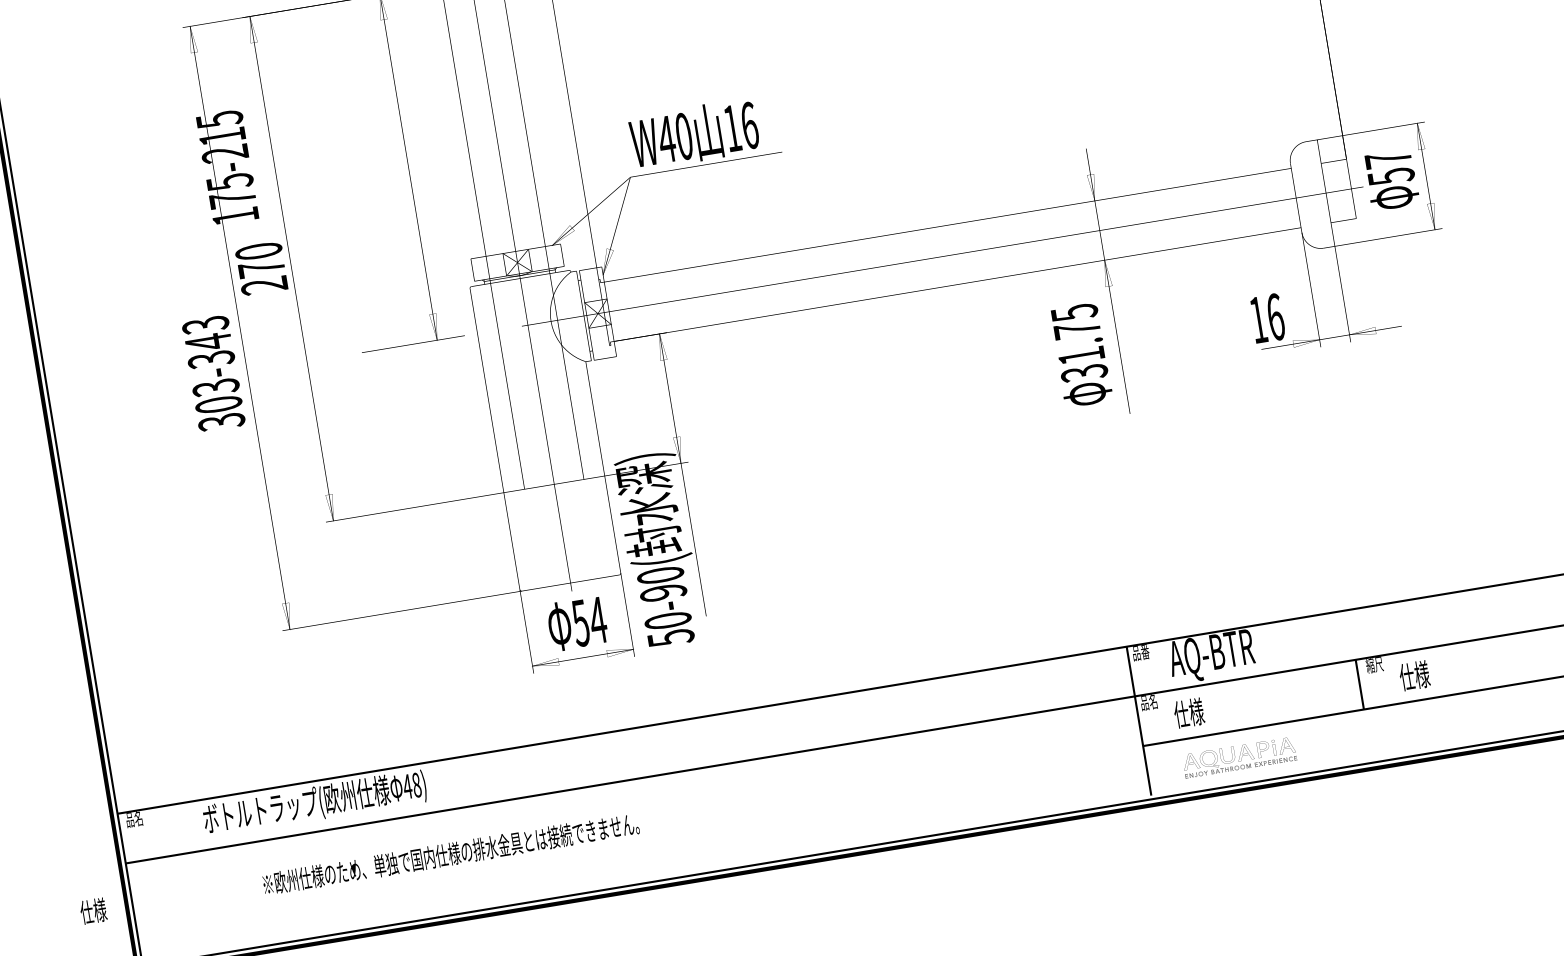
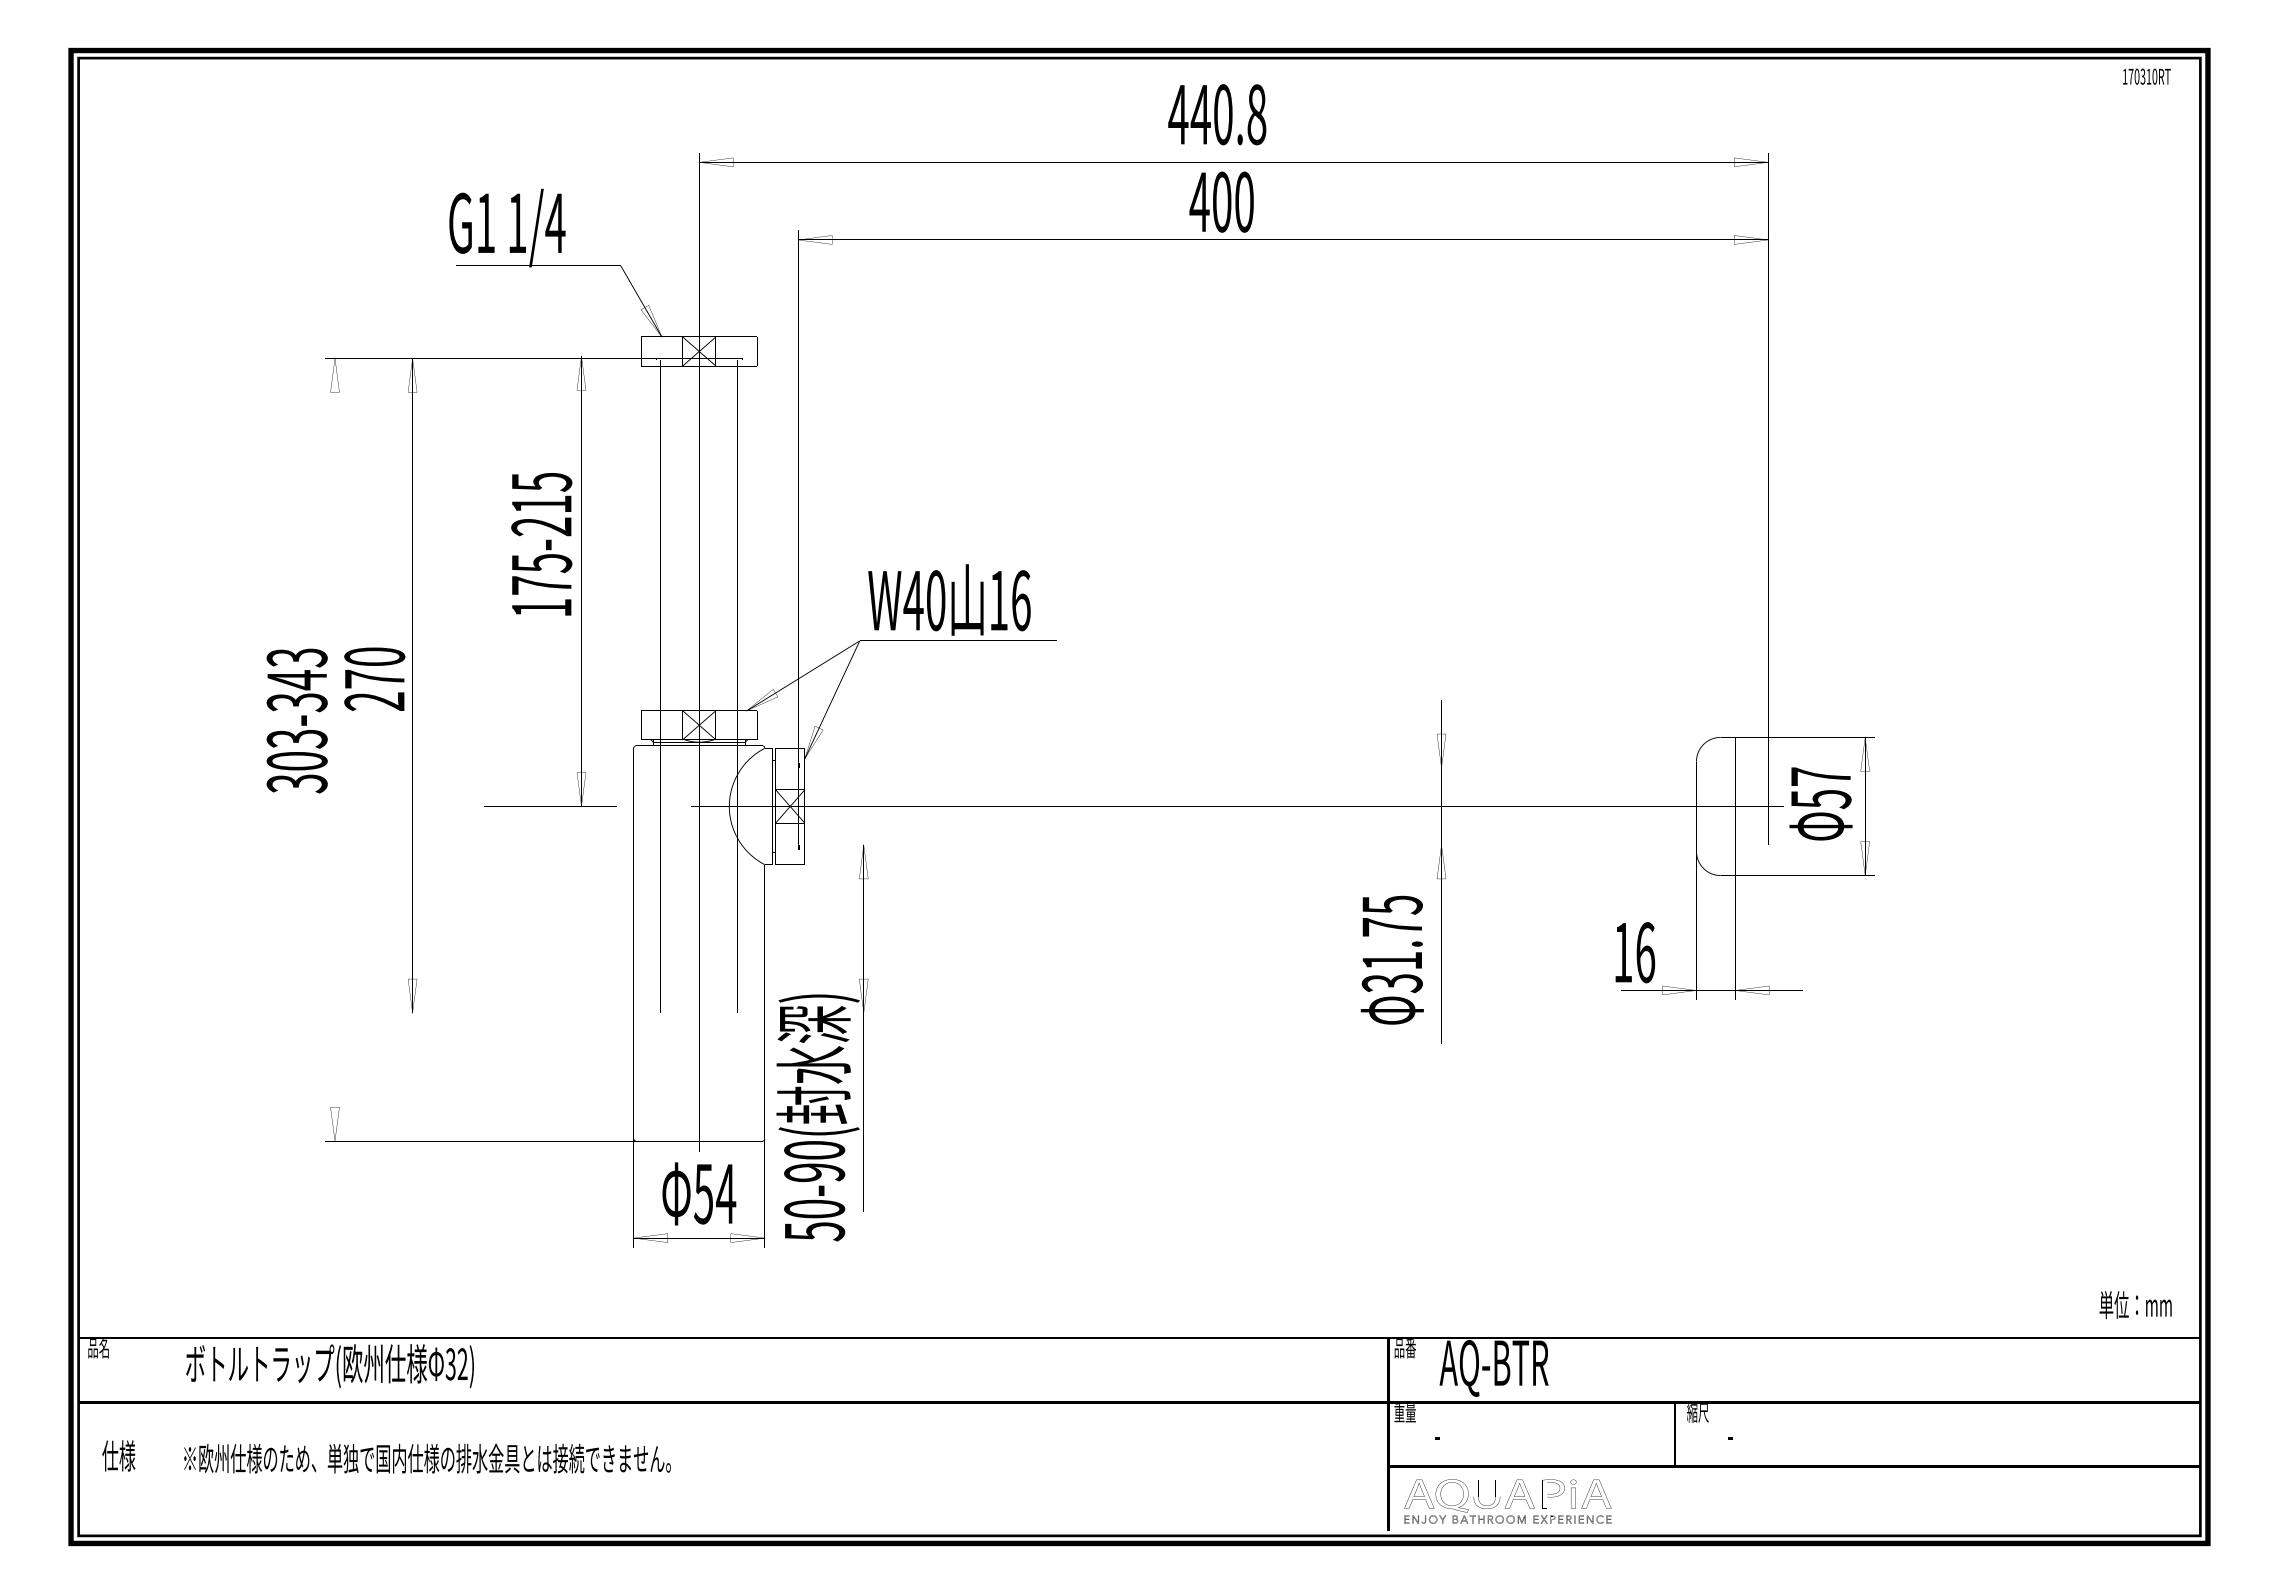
text: (227, 167) -> (541, 544), moved
text: (213, 373) -> (296, 720), moved
text: (1414, 675) -> (1745, 1434), 仕様 -> -
text: (1148, 702) -> (1404, 1413), 品名 -> 重量
text: (1189, 712) -> (1453, 1434), 仕様 -> -
part: (1239, 757) -> (1507, 1501), size x1.43
text: (412, 786) -> (456, 1364), 48) -> 32)
text: (451, 854) -> (427, 1458), moved
text: (93, 910) -> (118, 1455), moved

